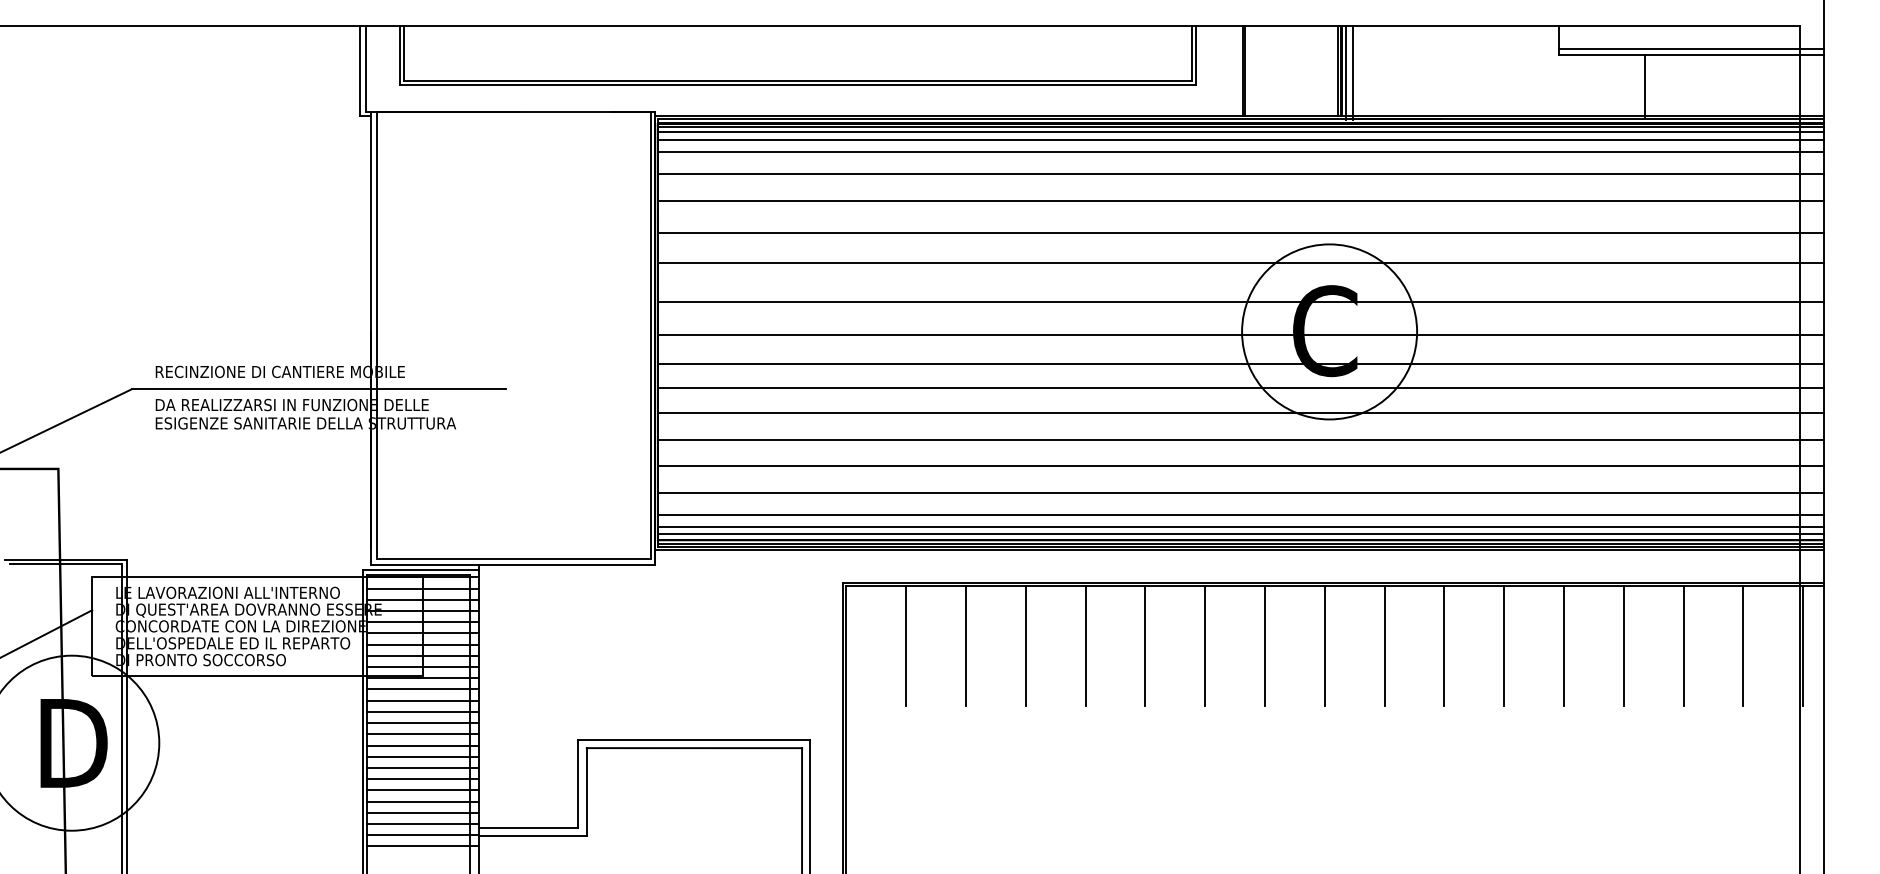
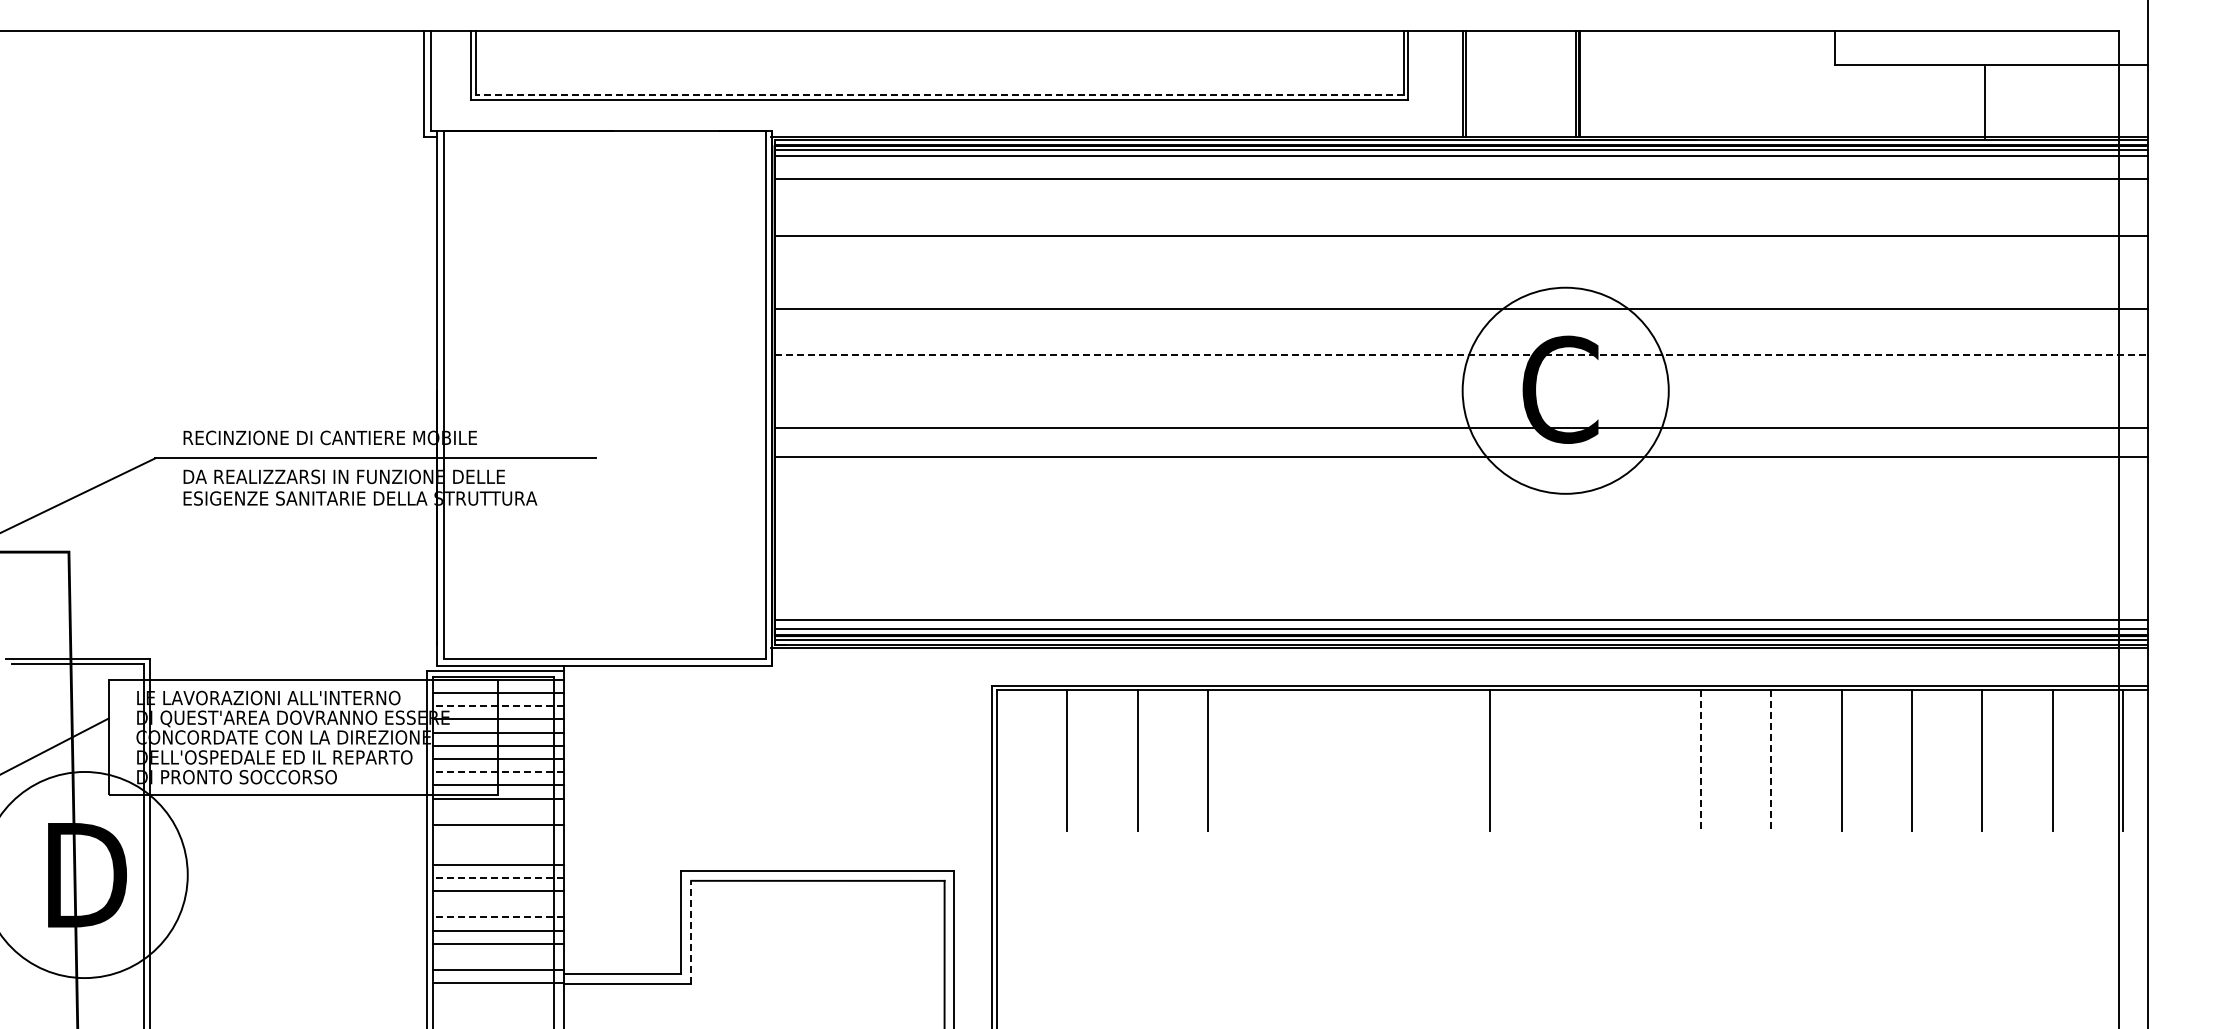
line: (1691, 48) -> (1991, 57), removed
line: (1345, 72) -> (1584, 85), removed
line: (1352, 72) -> (1592, 85), removed
line: (797, 81) -> (939, 95), solid -> dashed
line: (1644, 85) -> (1984, 100), moved
line: (1240, 139) -> (1460, 164), removed
line: (1240, 173) -> (1460, 204), removed
line: (1240, 233) -> (1460, 274), removed
line: (1241, 301) -> (1461, 355), solid -> dashed
line: (1240, 335) -> (1460, 394), removed
line: (1240, 413) -> (1460, 486), removed
line: (1240, 440) -> (1460, 518), removed
line: (1240, 465) -> (1460, 548), removed
line: (1240, 493) -> (1460, 580), removed
line: (1240, 515) -> (1460, 606), removed
line: (423, 600) -> (498, 706), solid -> dashed
line: (1085, 645) -> (1278, 760), removed
line: (1145, 645) -> (1348, 760), removed
line: (1205, 645) -> (1419, 760), removed
line: (1324, 645) -> (1559, 760), removed
line: (1384, 645) -> (1630, 760), removed
line: (1444, 646) -> (1700, 761), solid -> dashed
line: (1504, 646) -> (1771, 761), solid -> dashed
line: (423, 656) -> (498, 772), solid -> dashed
line: (422, 689) -> (497, 811), removed
line: (422, 712) -> (497, 838), removed
line: (422, 723) -> (497, 851), removed
line: (423, 745) -> (498, 877), solid -> dashed
line: (422, 768) -> (497, 904), removed
line: (423, 779) -> (498, 917), solid -> dashed
line: (587, 792) -> (691, 932), solid -> dashed
line: (422, 813) -> (497, 957), removed
line: (422, 846) -> (497, 996), removed

